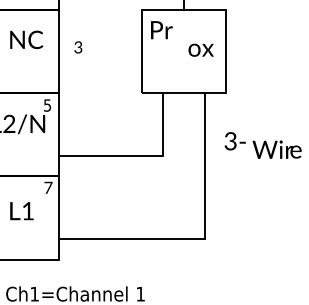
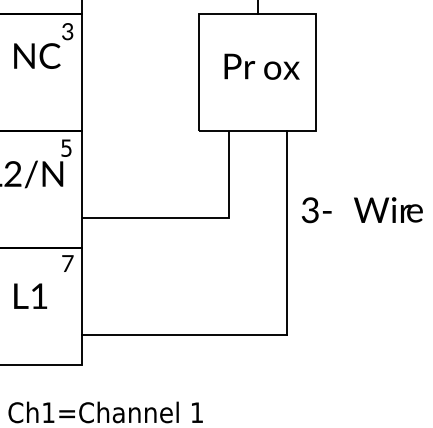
text: (161, 30) -> (239, 66), moved
text: (78, 47) -> (67, 31), moved
text: (235, 141) -> (316, 210), moved

